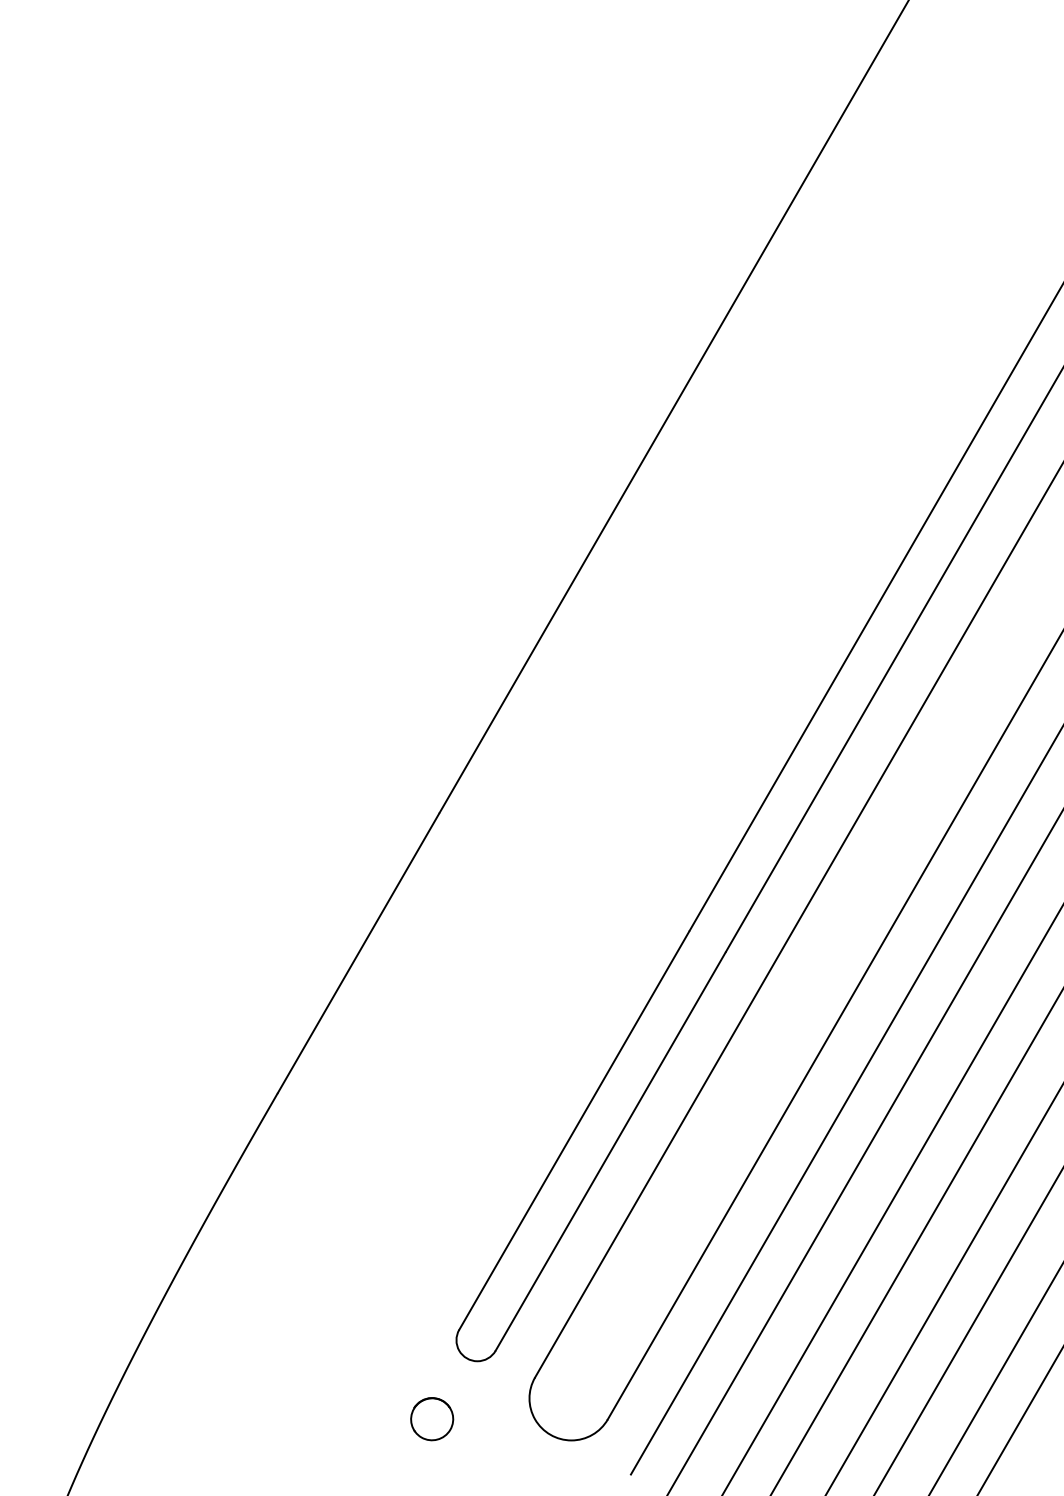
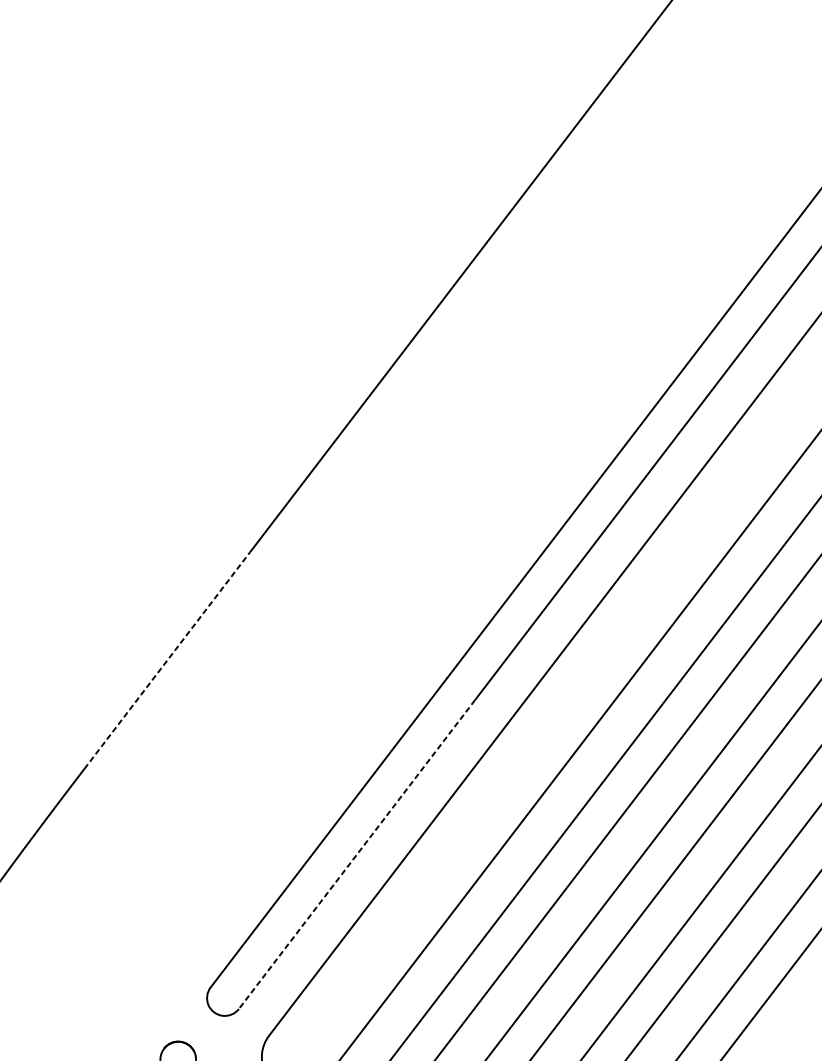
line: (358, 952) -> (167, 659), solid -> dashed
line: (610, 1151) -> (357, 854), solid -> dashed

